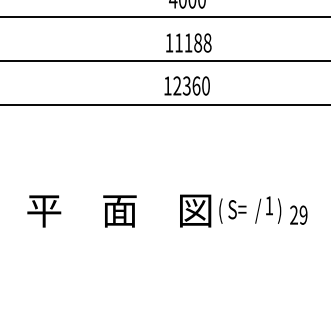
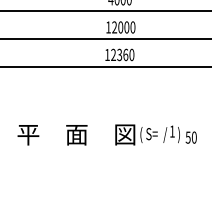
text: (192, 43) -> (123, 27), 11188 -> 12000
text: (297, 214) -> (190, 137), 29 -> 50

